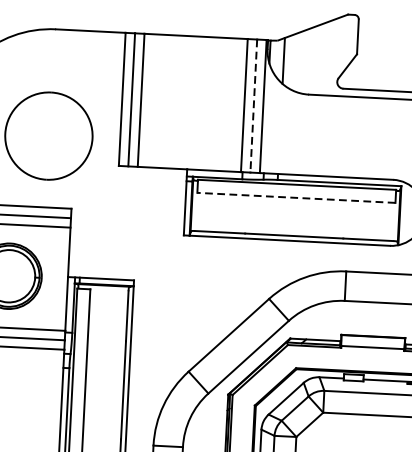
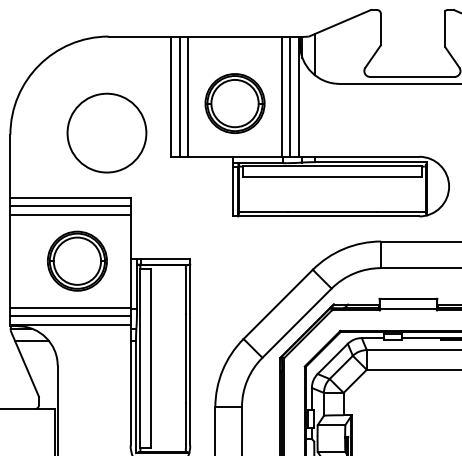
line: (254, 106) -> (290, 97), dashed -> solid
part: (191, 110) -> (234, 103), added
line: (296, 197) -> (332, 177), dashed -> solid

